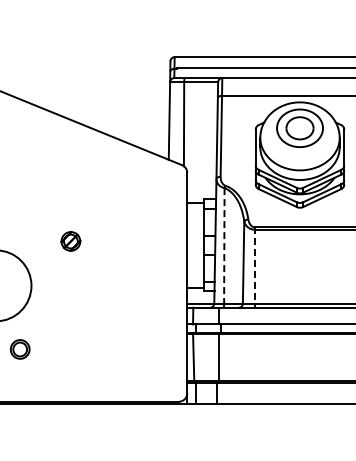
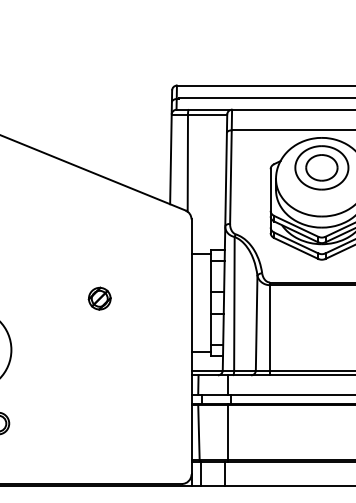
part: (70, 241) -> (99, 298), moved
line: (224, 245) -> (234, 303), dashed -> solid
line: (255, 268) -> (270, 329), dashed -> solid

